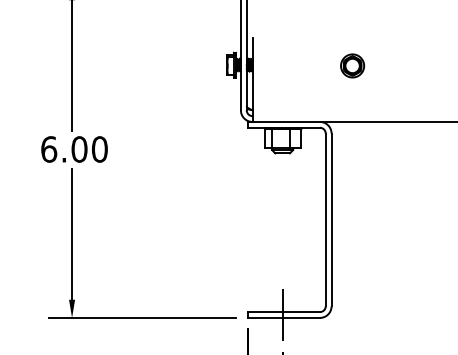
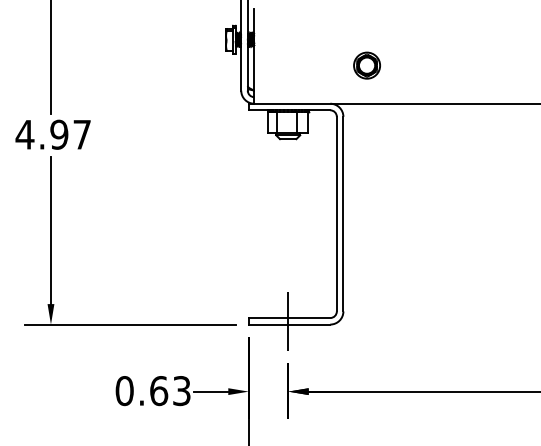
part: (352, 65) -> (366, 65), moved
text: (74, 149) -> (53, 134), 6.00 -> 4.97

